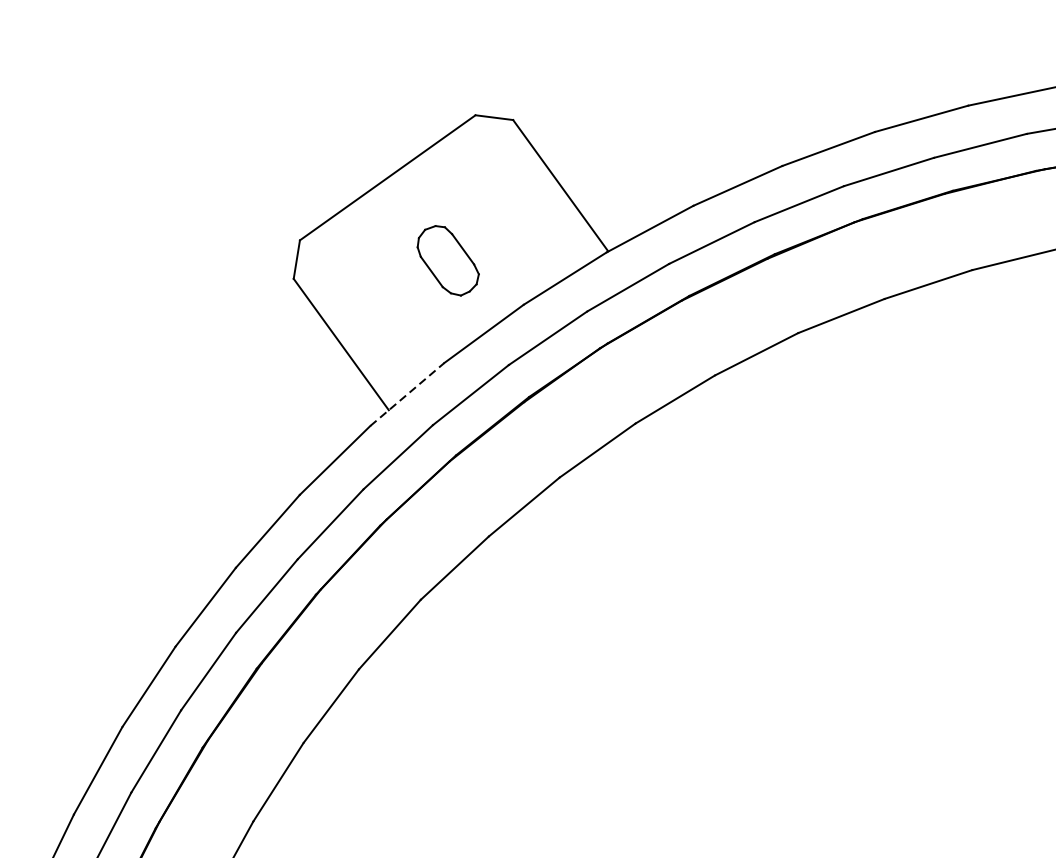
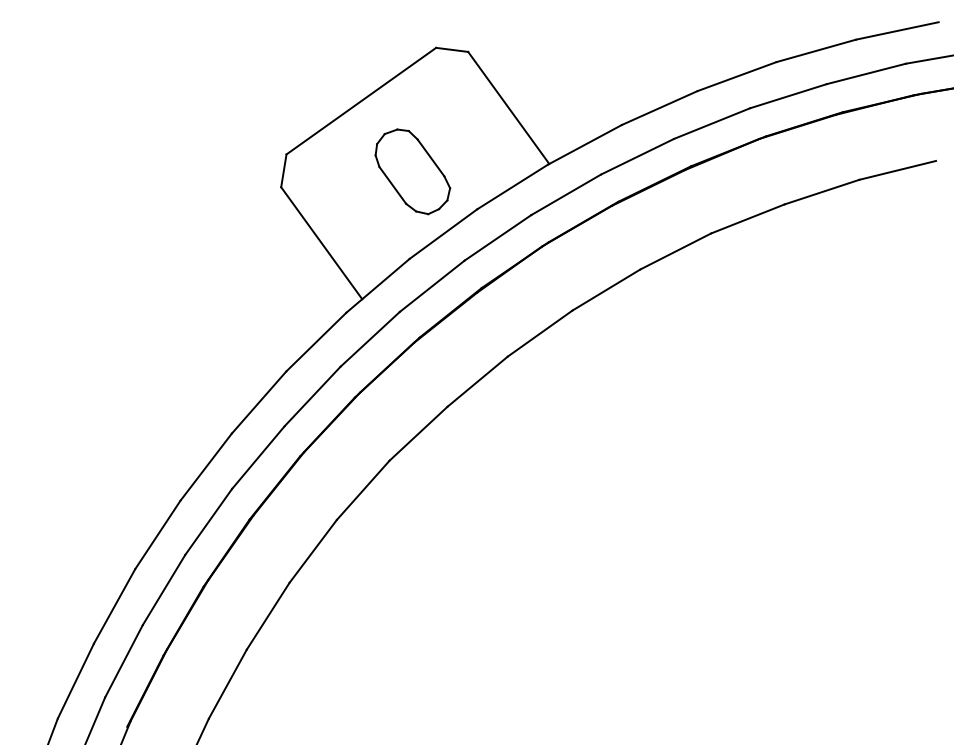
part: (447, 260) -> (412, 171), size x1.43
line: (407, 394) -> (378, 285), dashed -> solid

